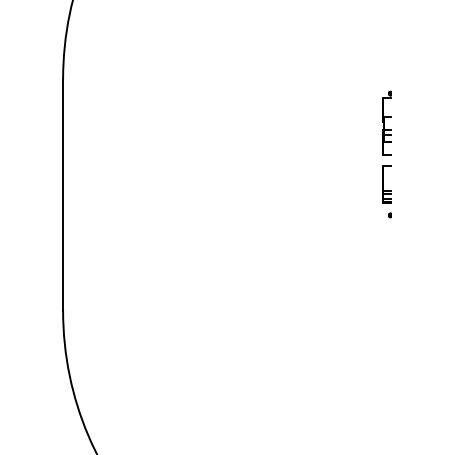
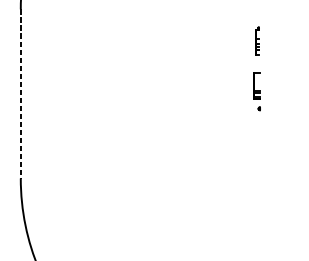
part: (386, 122) -> (256, 40), size x0.6
line: (63, 195) -> (21, 94), solid -> dashed

